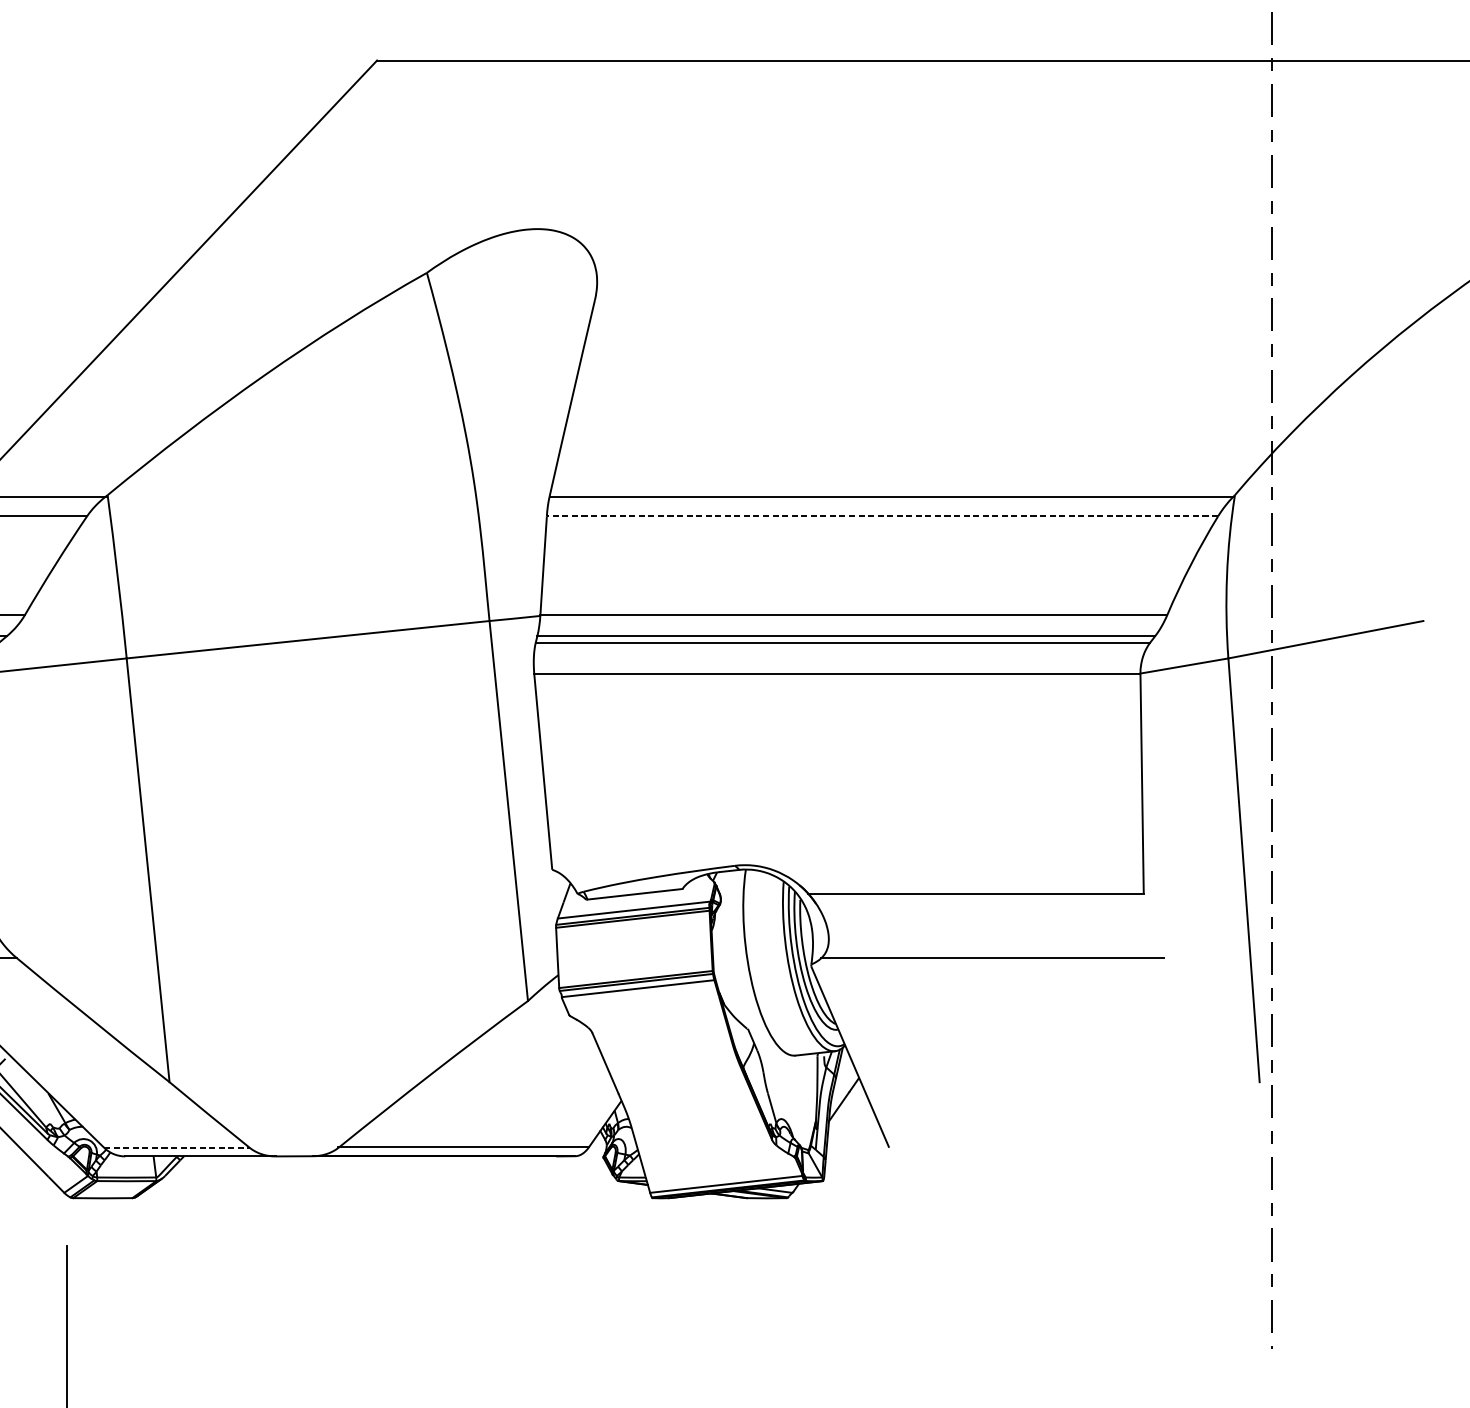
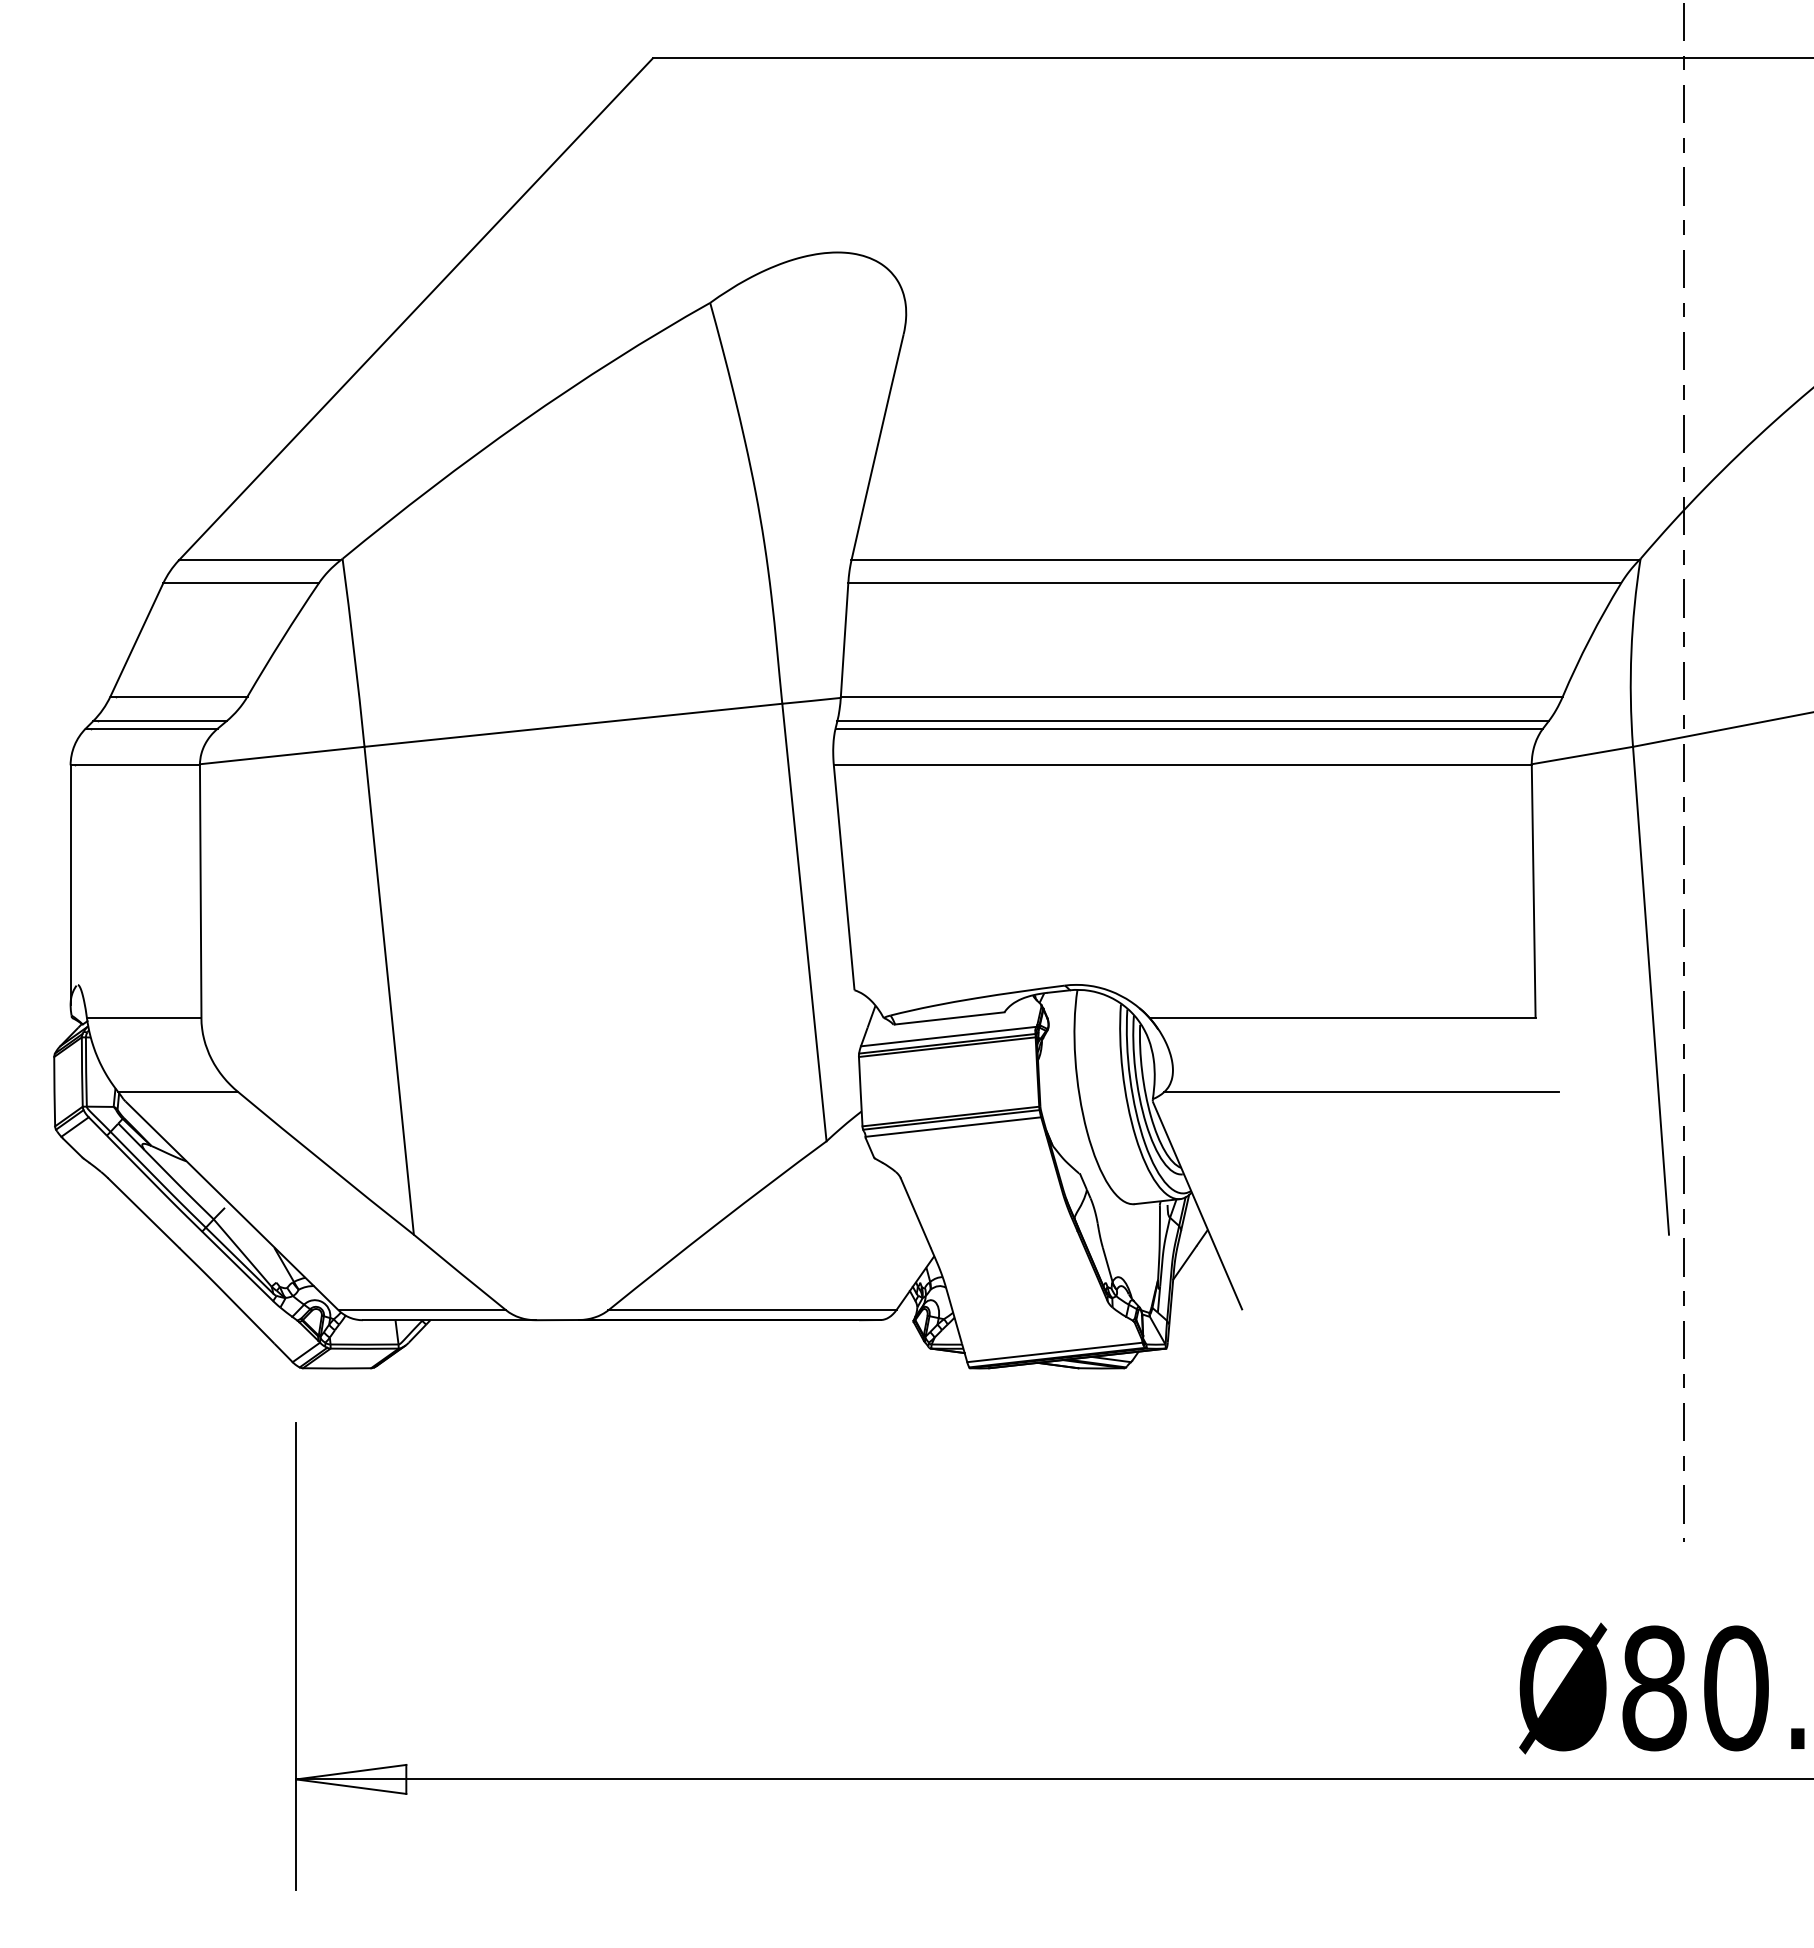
line: (882, 516) -> (1234, 583), dashed -> solid
line: (177, 1147) -> (422, 1310), dashed -> solid

